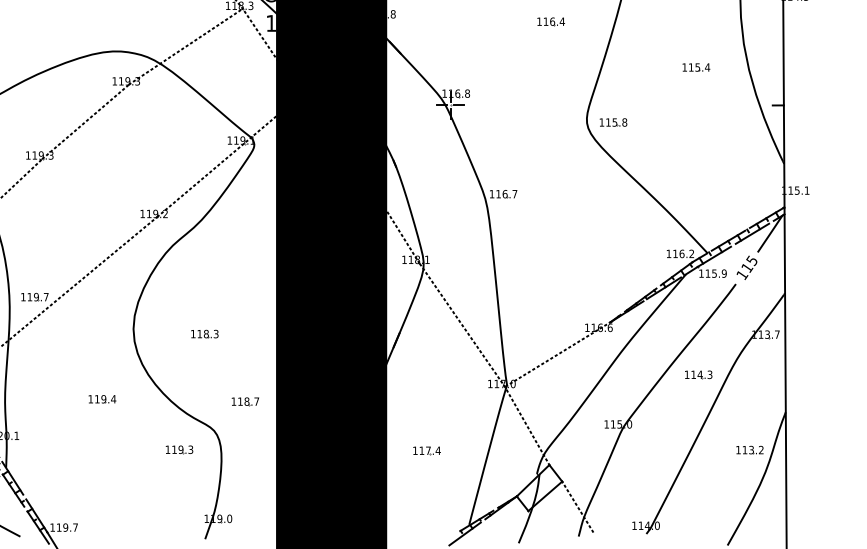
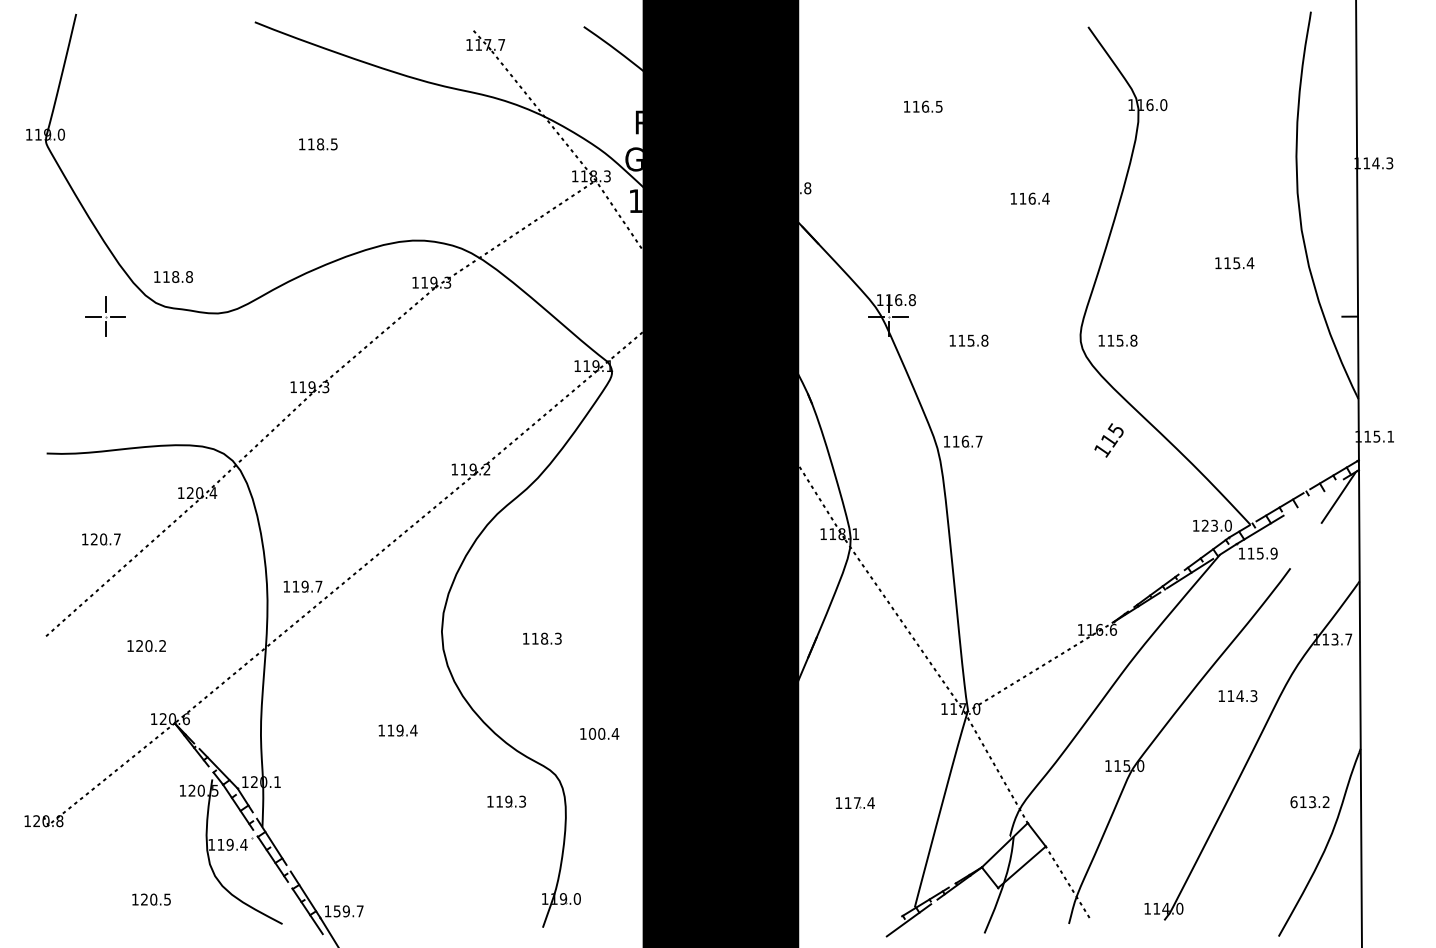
part: (507, 122) -> (968, 340), added
line: (752, 233) -> (1313, 497), removed
text: (683, 253) -> (1216, 525), 116.2 -> 123.0
text: (746, 267) -> (1108, 440), moved
text: (248, 401) -> (604, 733), 118.7 -> 100.4
text: (738, 450) -> (1293, 802), 113.2 -> 613.2
text: (58, 527) -> (336, 911), 119.7 -> 159.7

